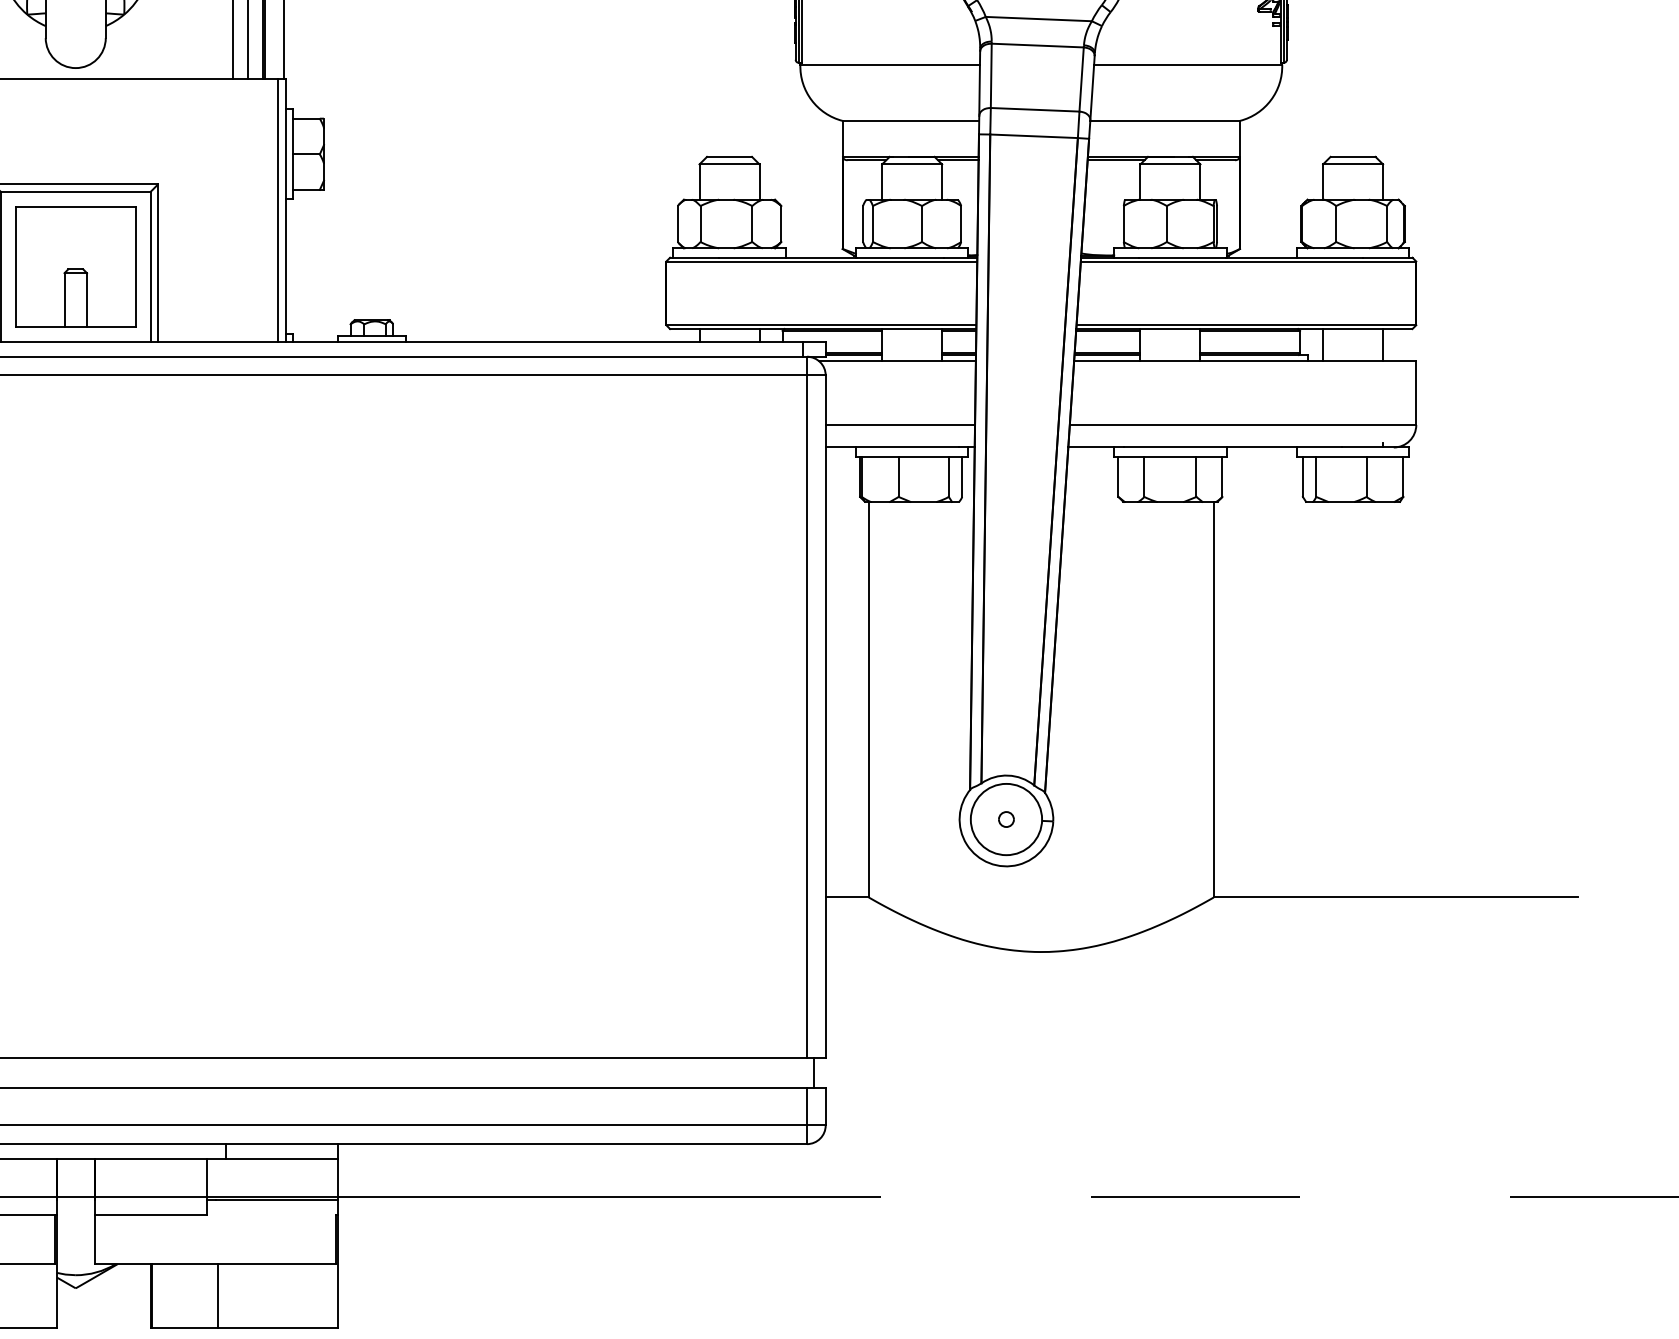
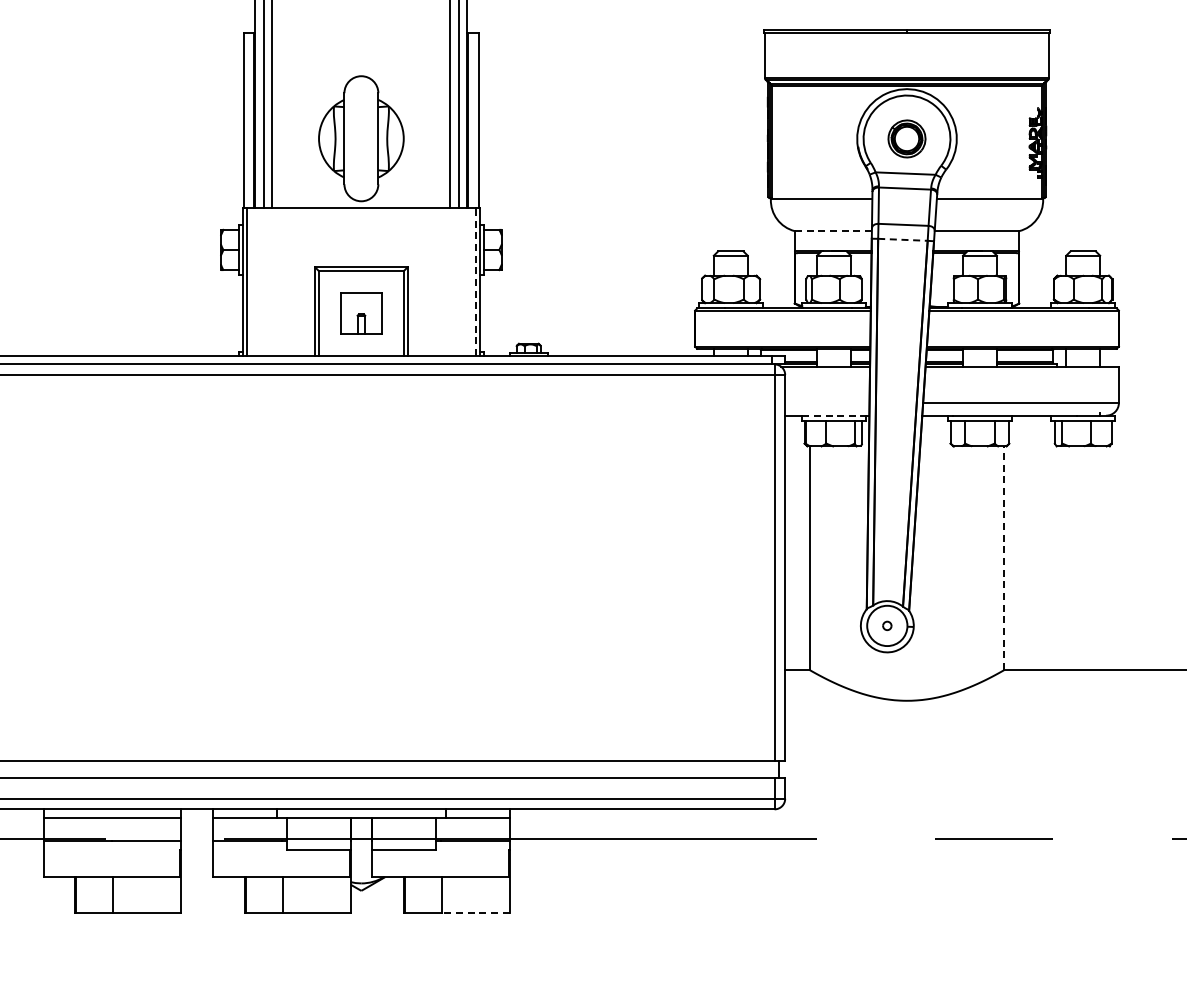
line: (911, 121) -> (833, 231), solid -> dashed
line: (1033, 135) -> (902, 239), solid -> dashed
line: (277, 210) -> (475, 281), solid -> dashed
part: (75, 266) -> (361, 313), size x0.6
line: (900, 424) -> (827, 402), removed
line: (907, 447) -> (831, 415), solid -> dashed
line: (1213, 700) -> (1004, 558), solid -> dashed
line: (277, 1328) -> (475, 913), solid -> dashed

